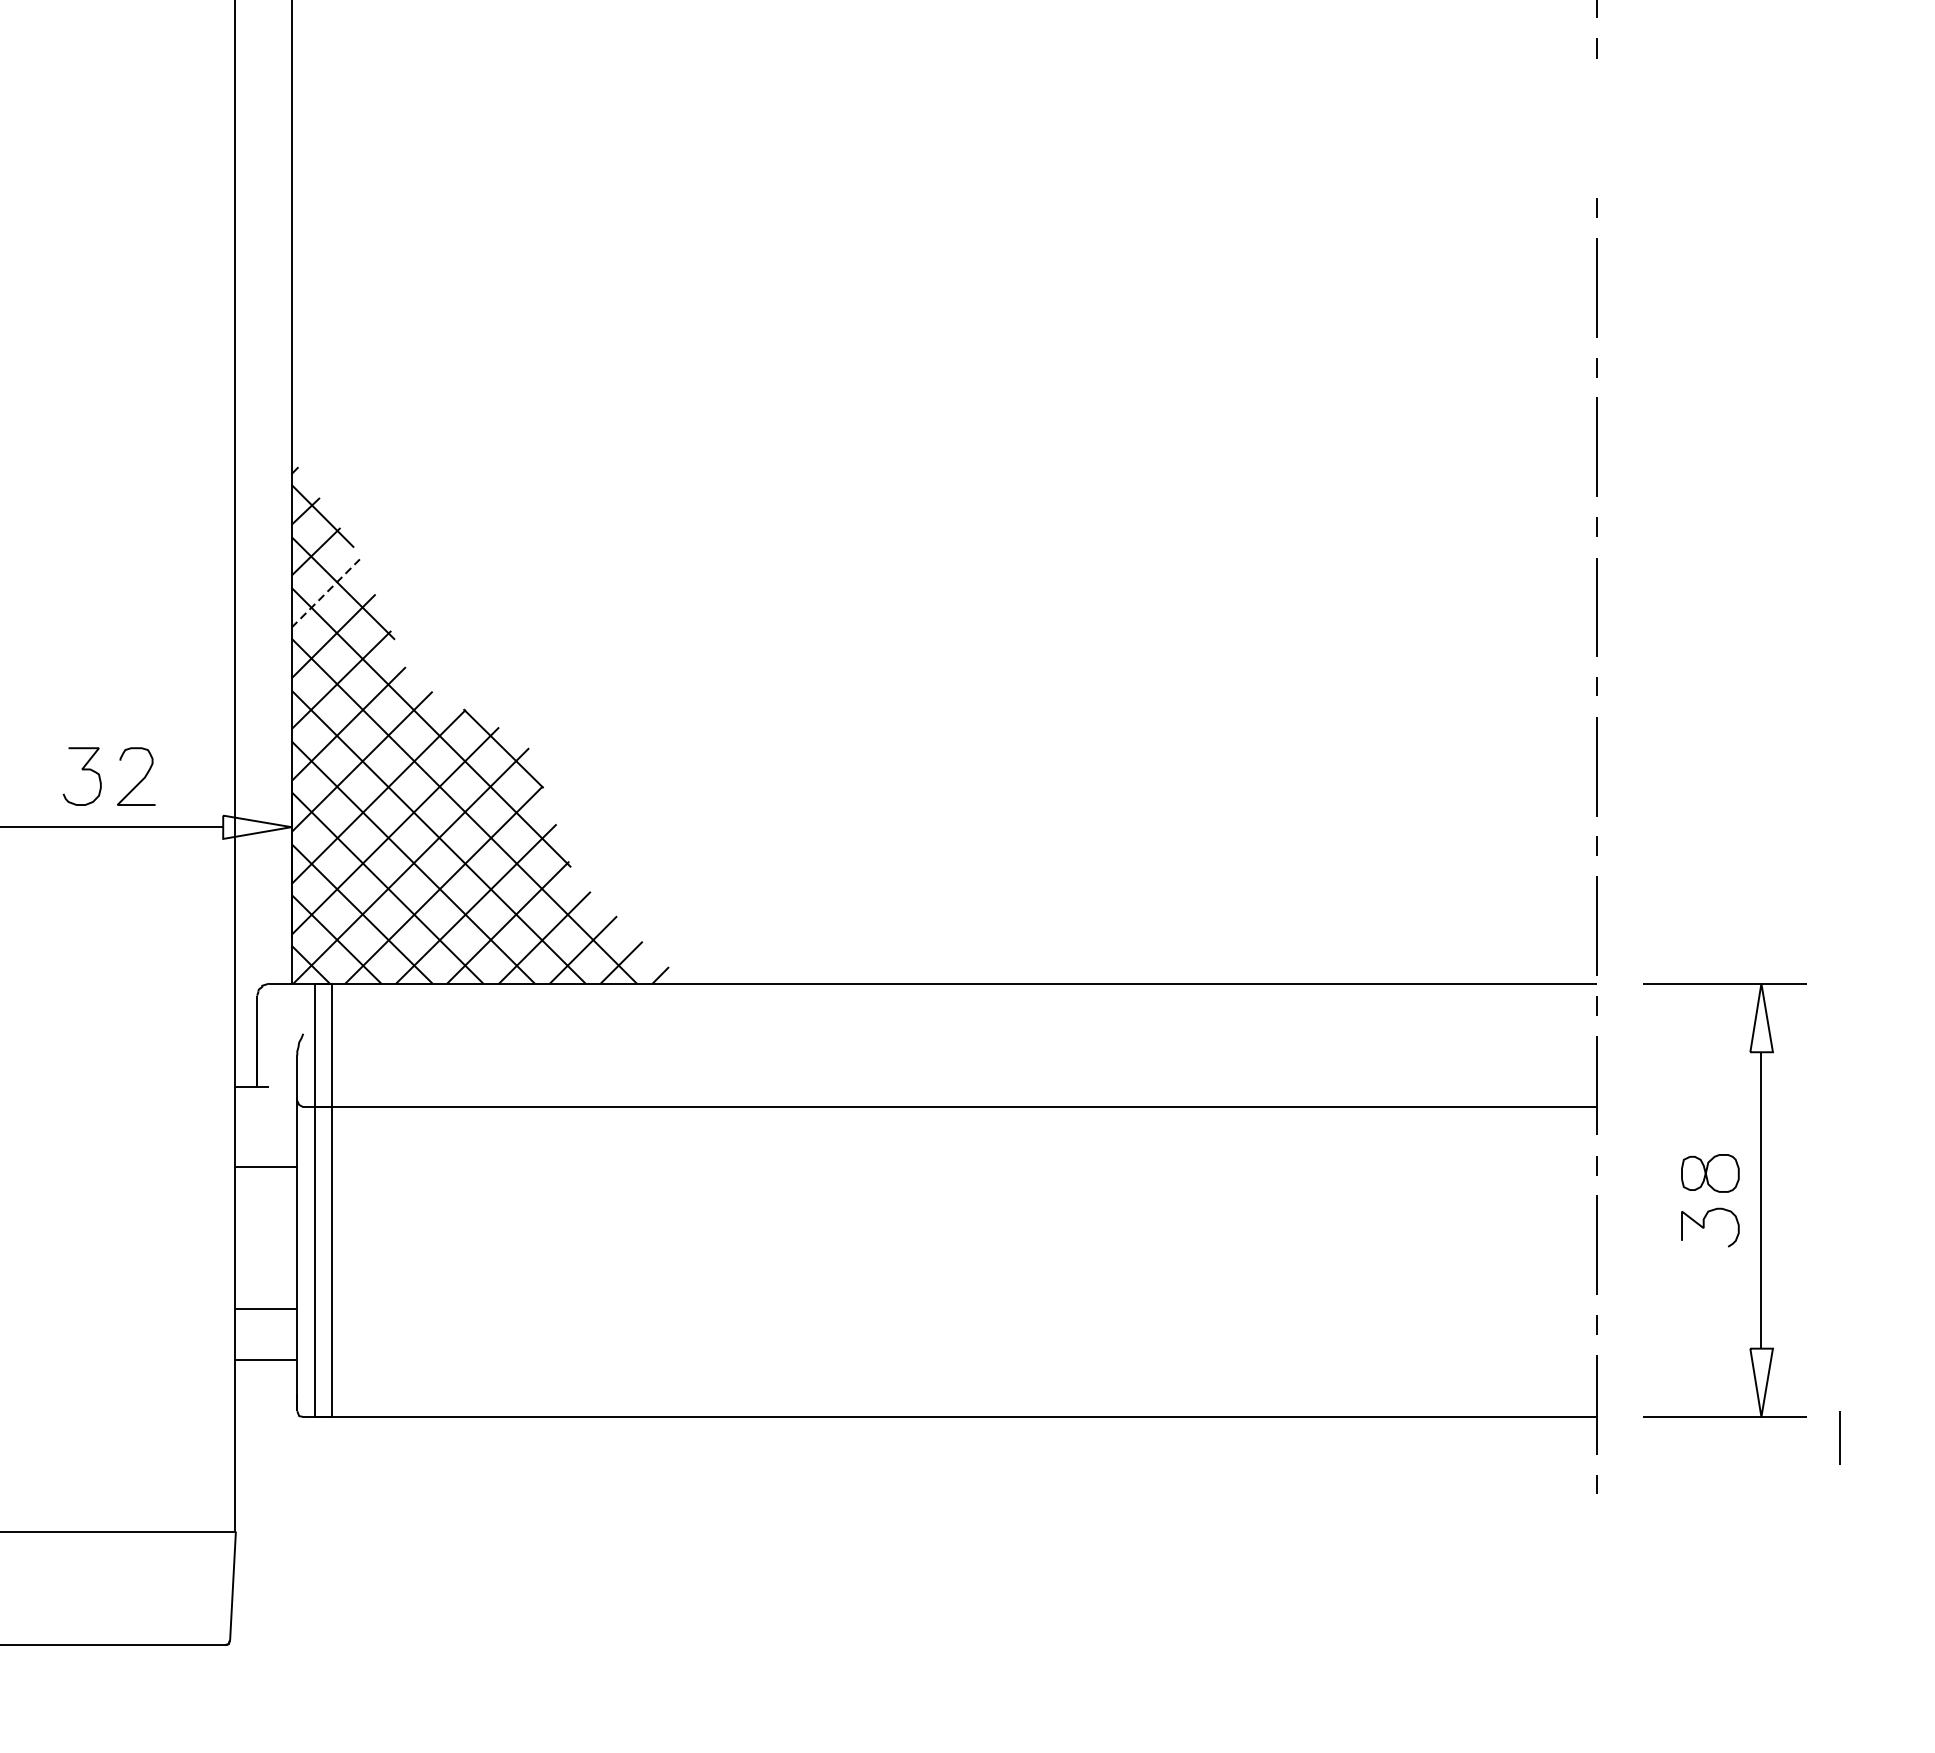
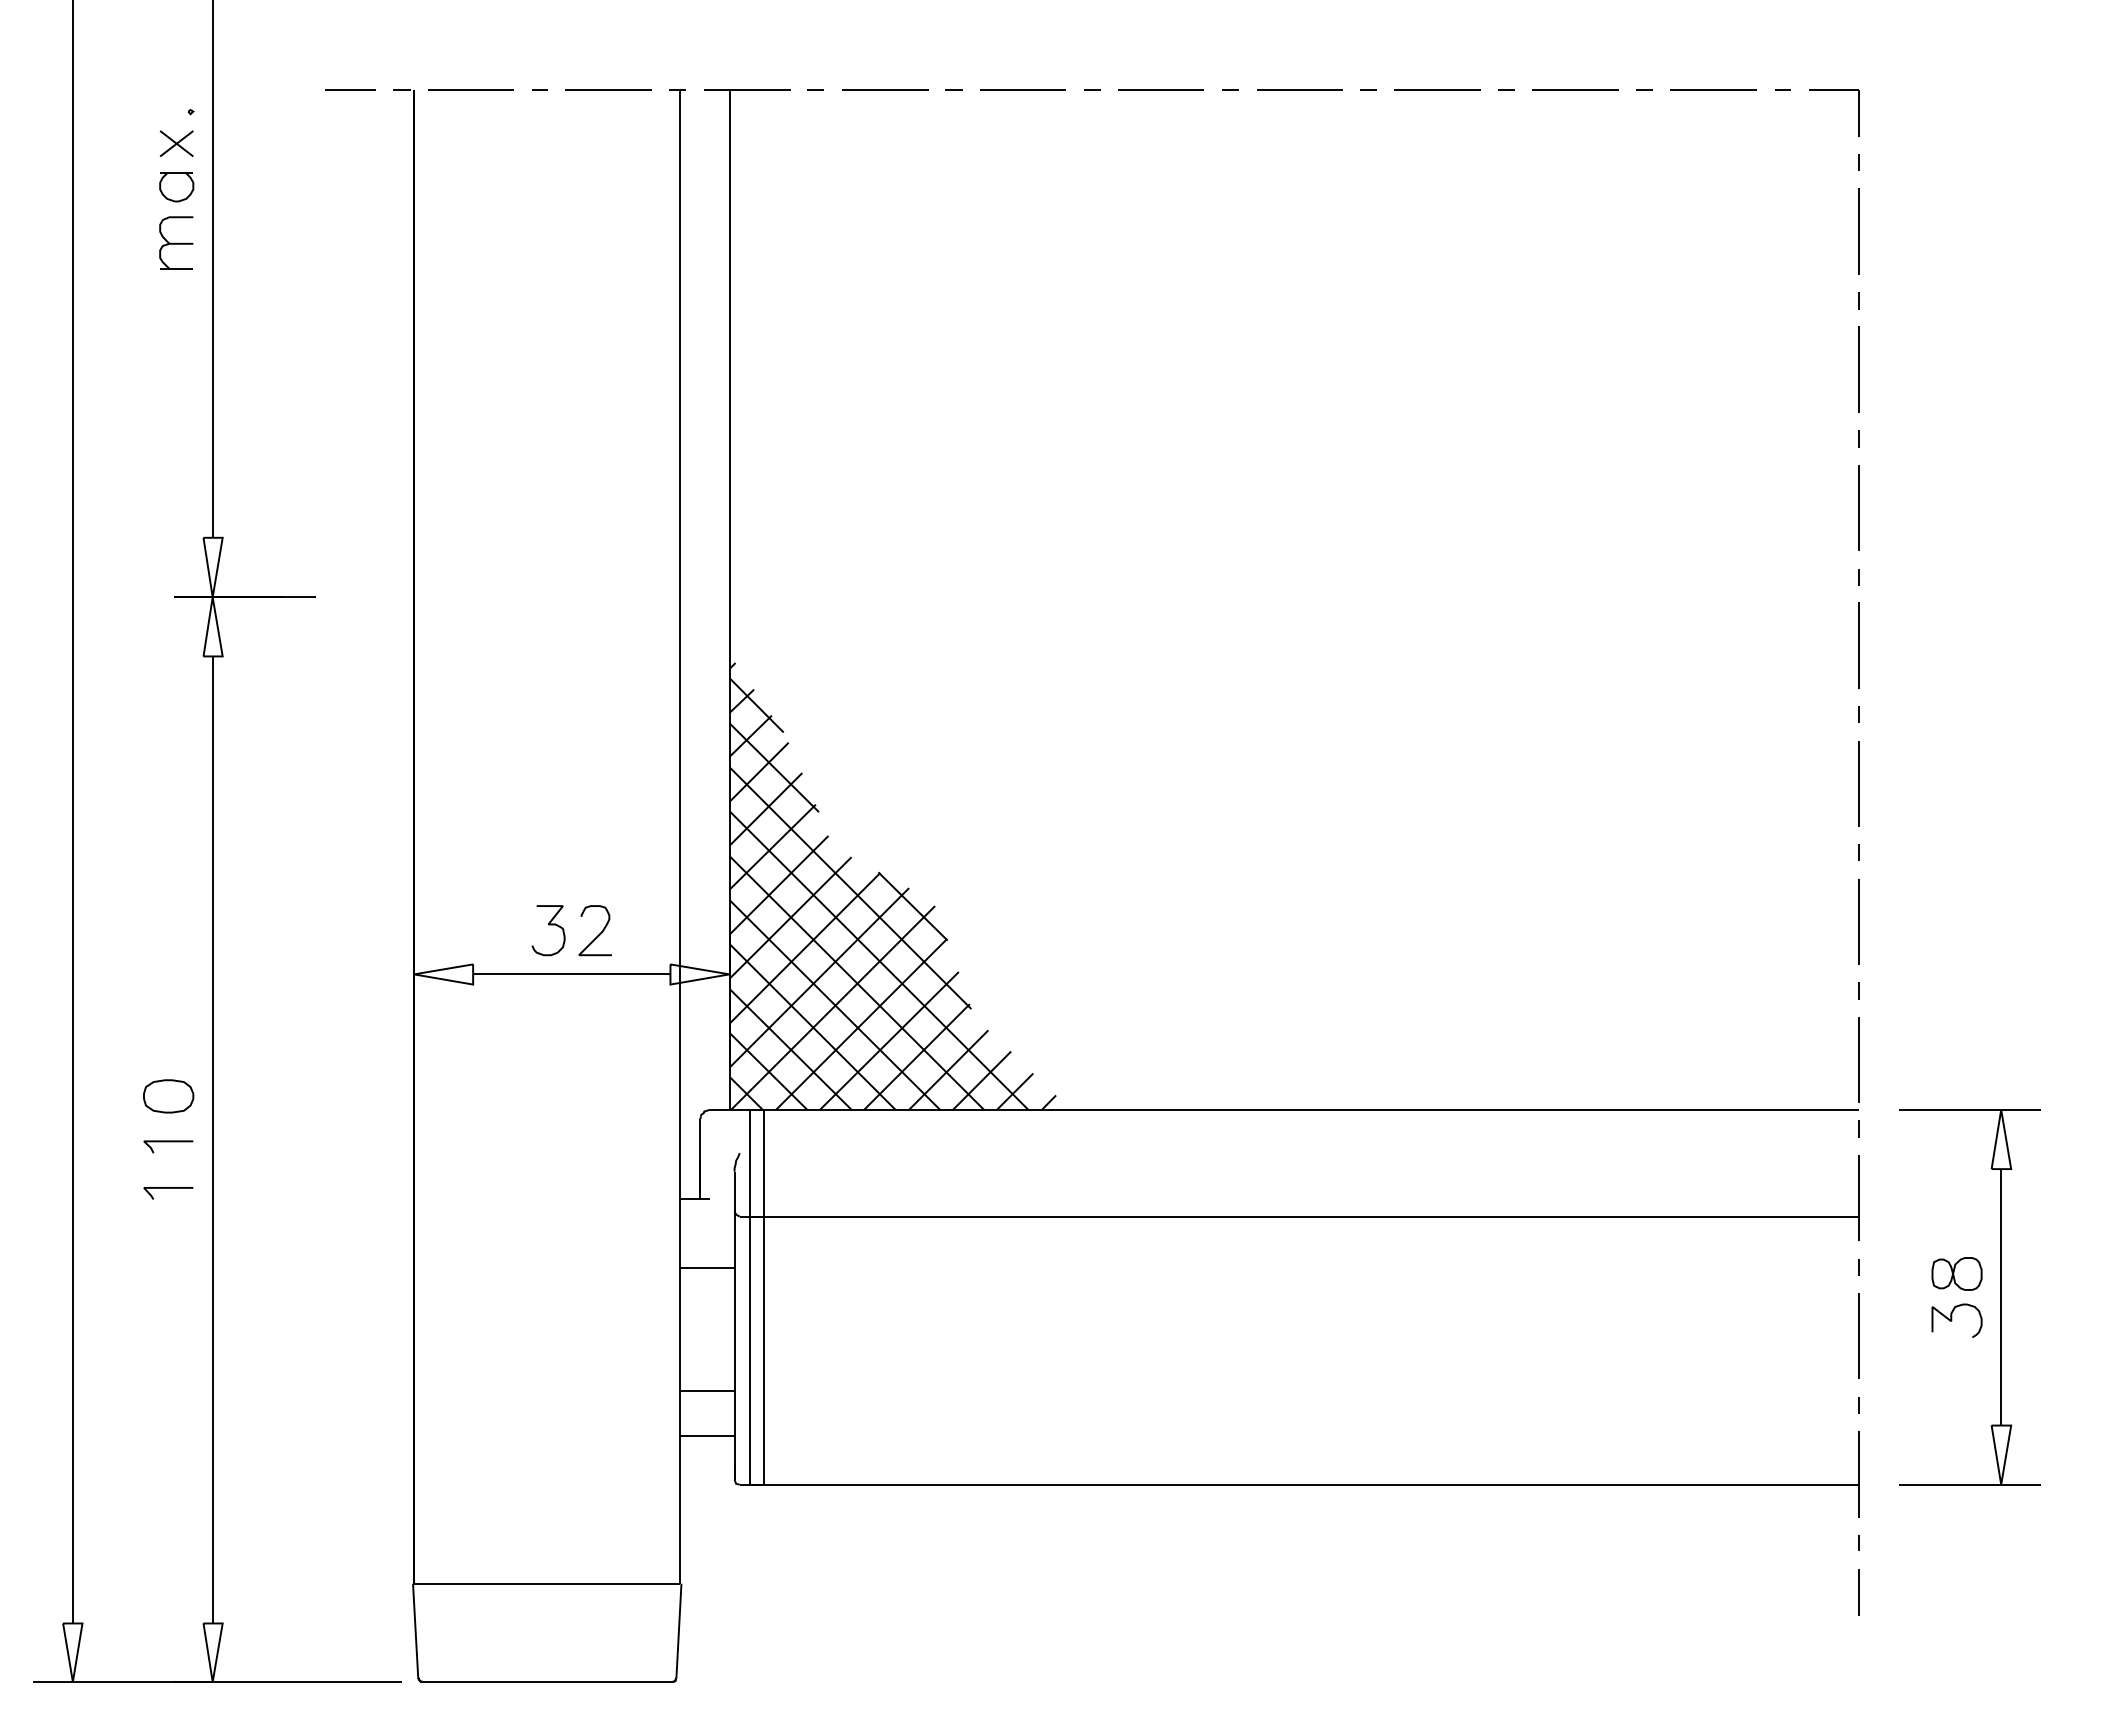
line: (1596, 127) -> (1858, 369), added
line: (326, 593) -> (759, 772), dashed -> solid
line: (1839, 1437) -> (1858, 1592), moved

